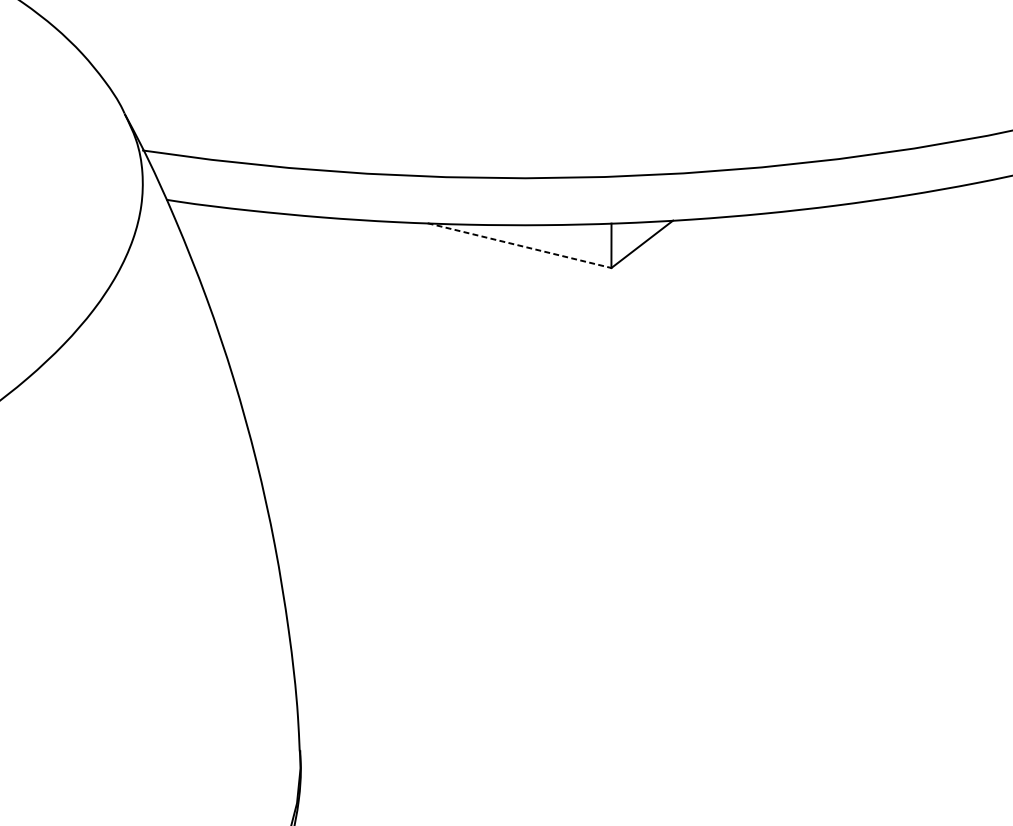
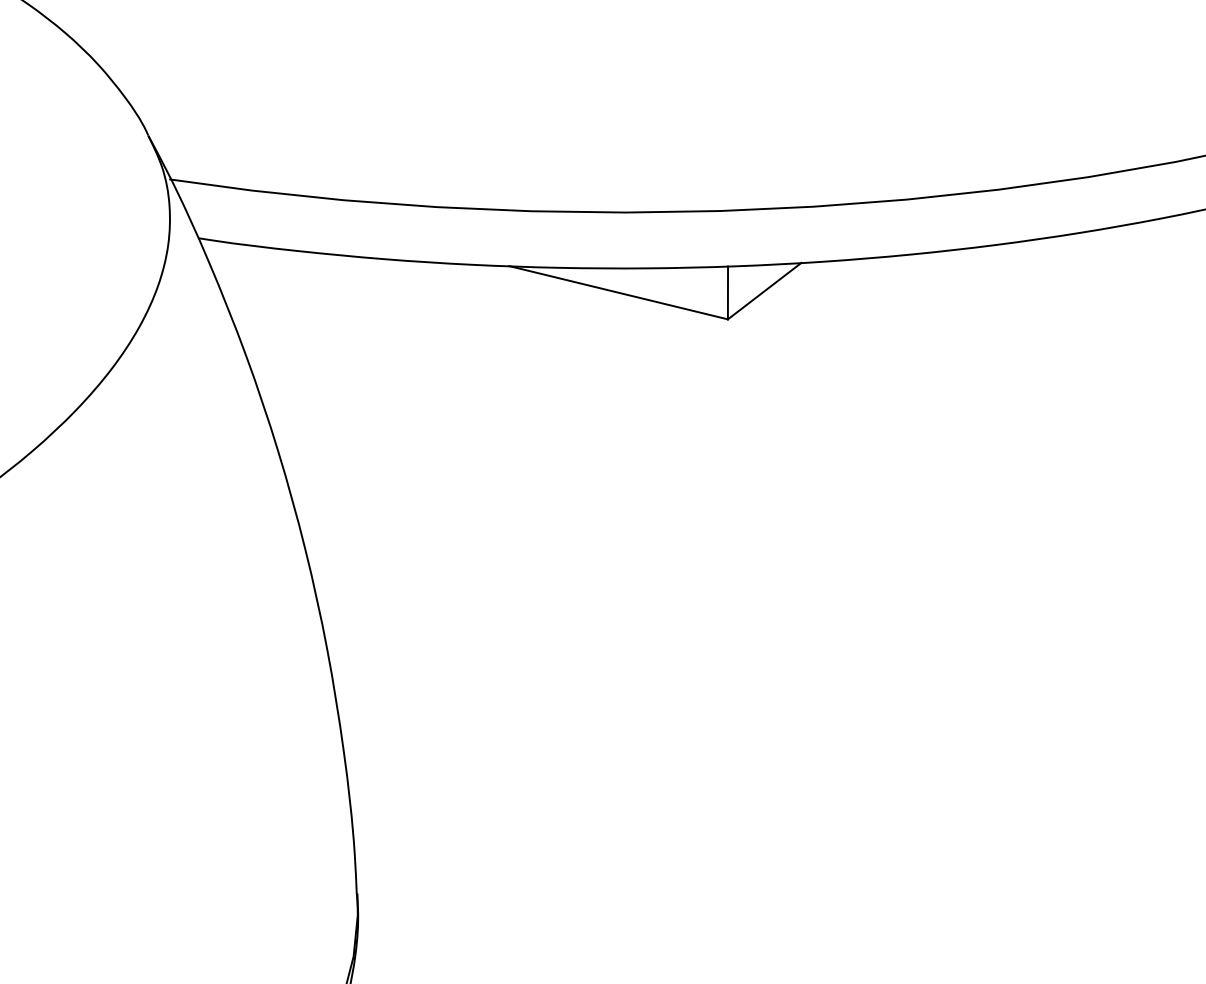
line: (519, 245) -> (618, 292), dashed -> solid

